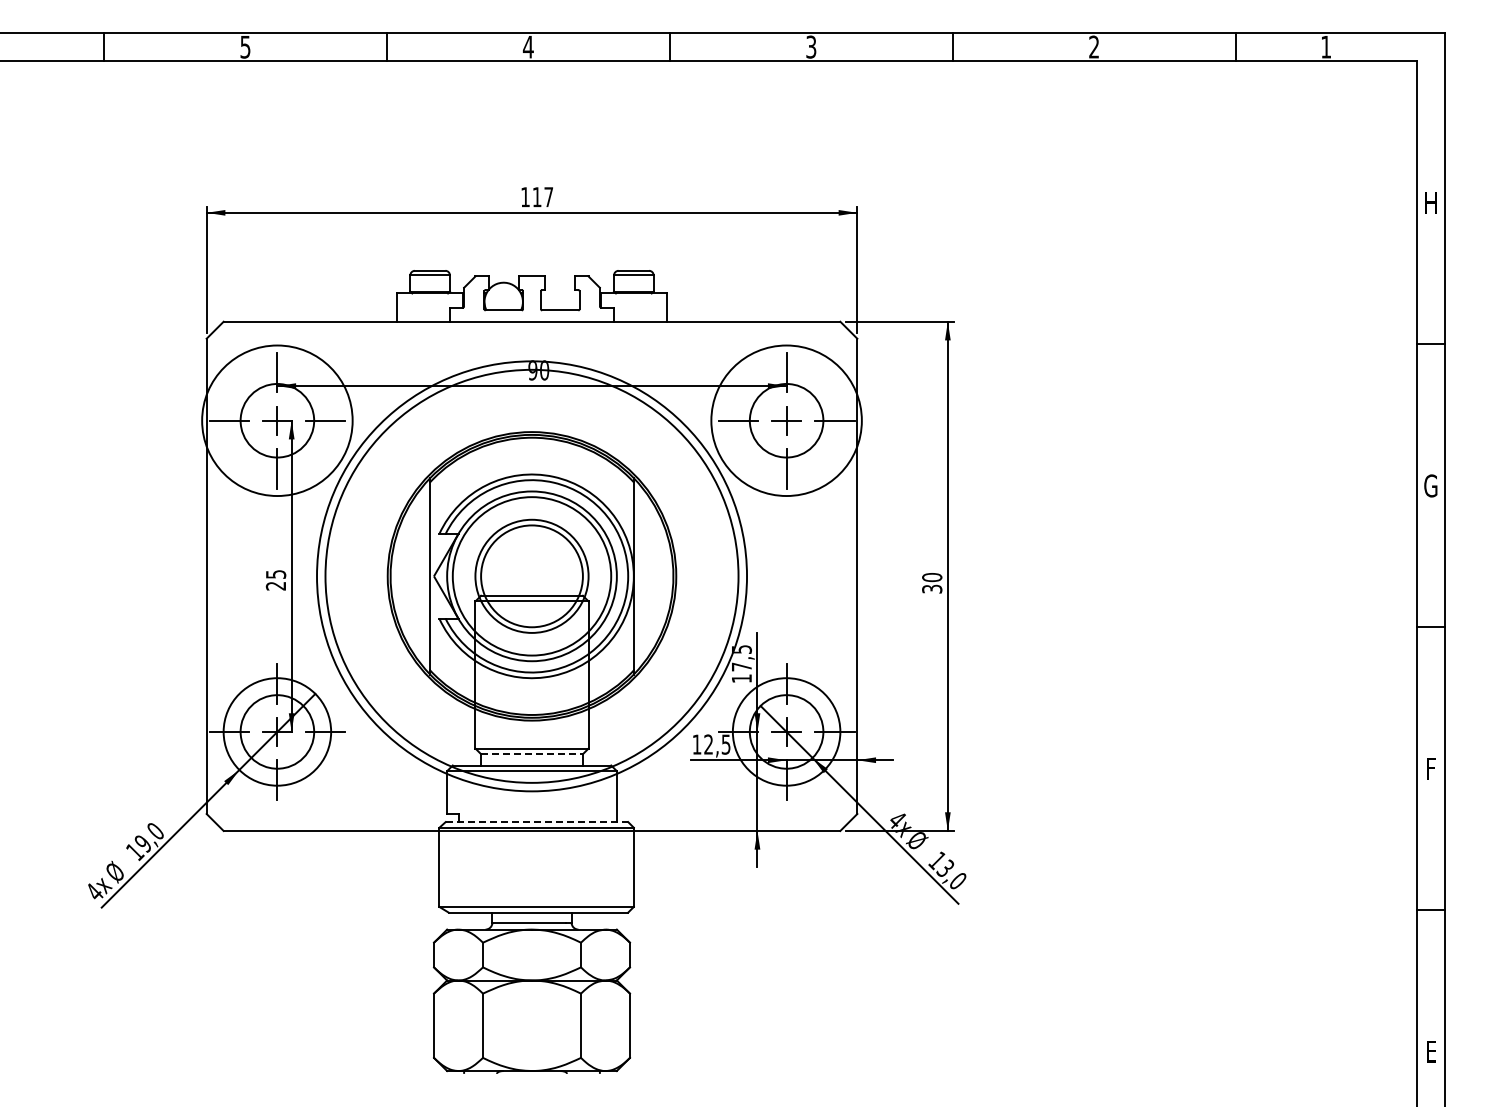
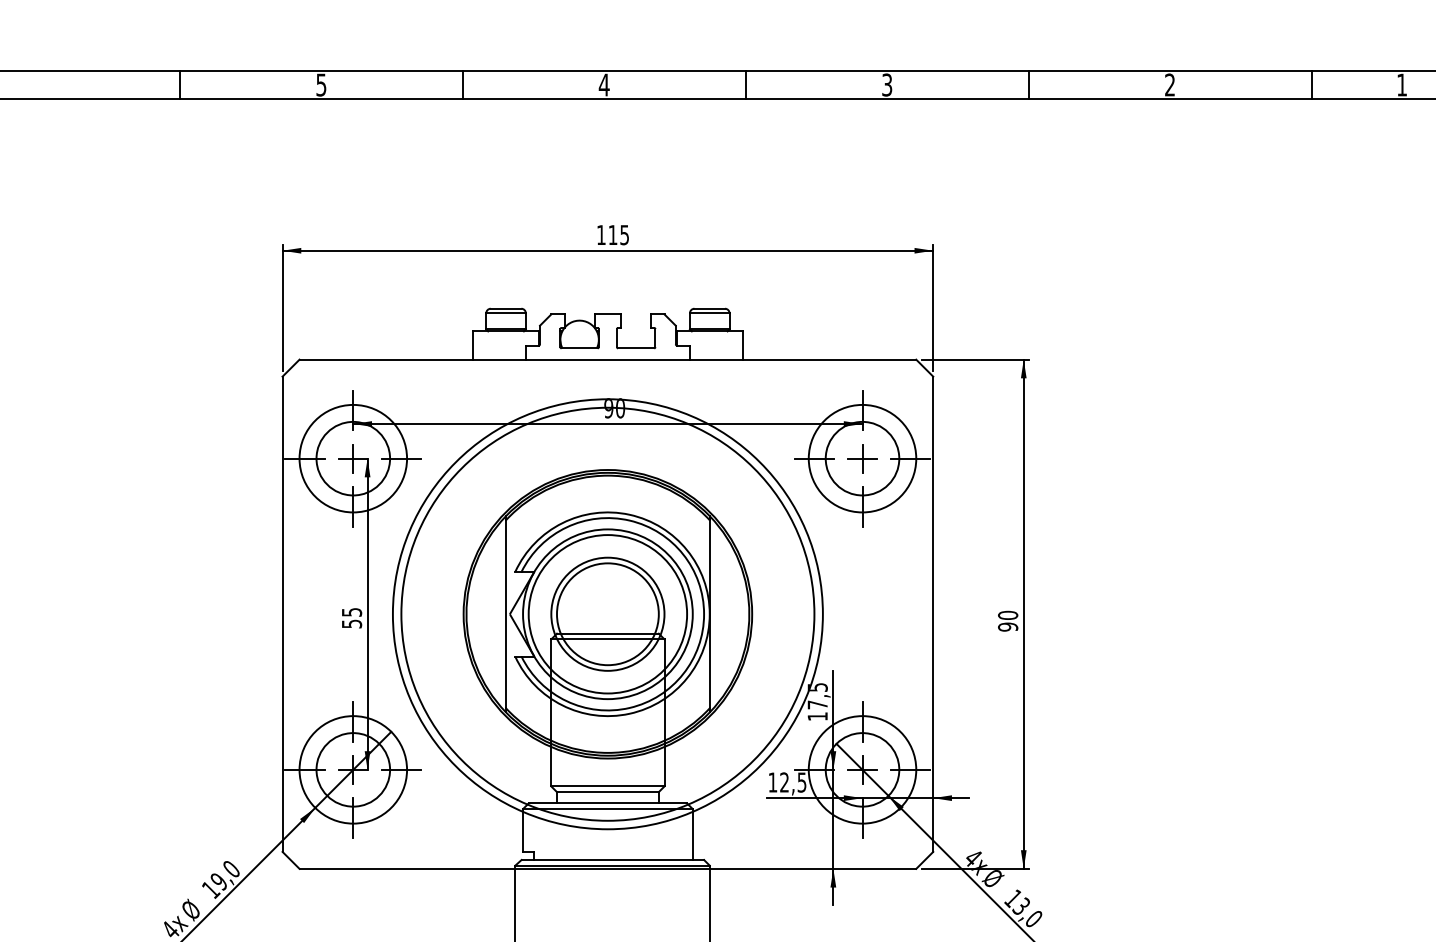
text: (548, 197) -> (624, 235), 117 -> 115
circle: (277, 420) -> (353, 458), size x0.71
circle: (786, 420) -> (862, 458), size x0.71
text: (275, 586) -> (351, 624), 25 -> 55
text: (932, 588) -> (1008, 626), 30 -> 90
line: (532, 754) -> (608, 792), dashed -> solid
line: (537, 822) -> (613, 860), dashed -> solid

